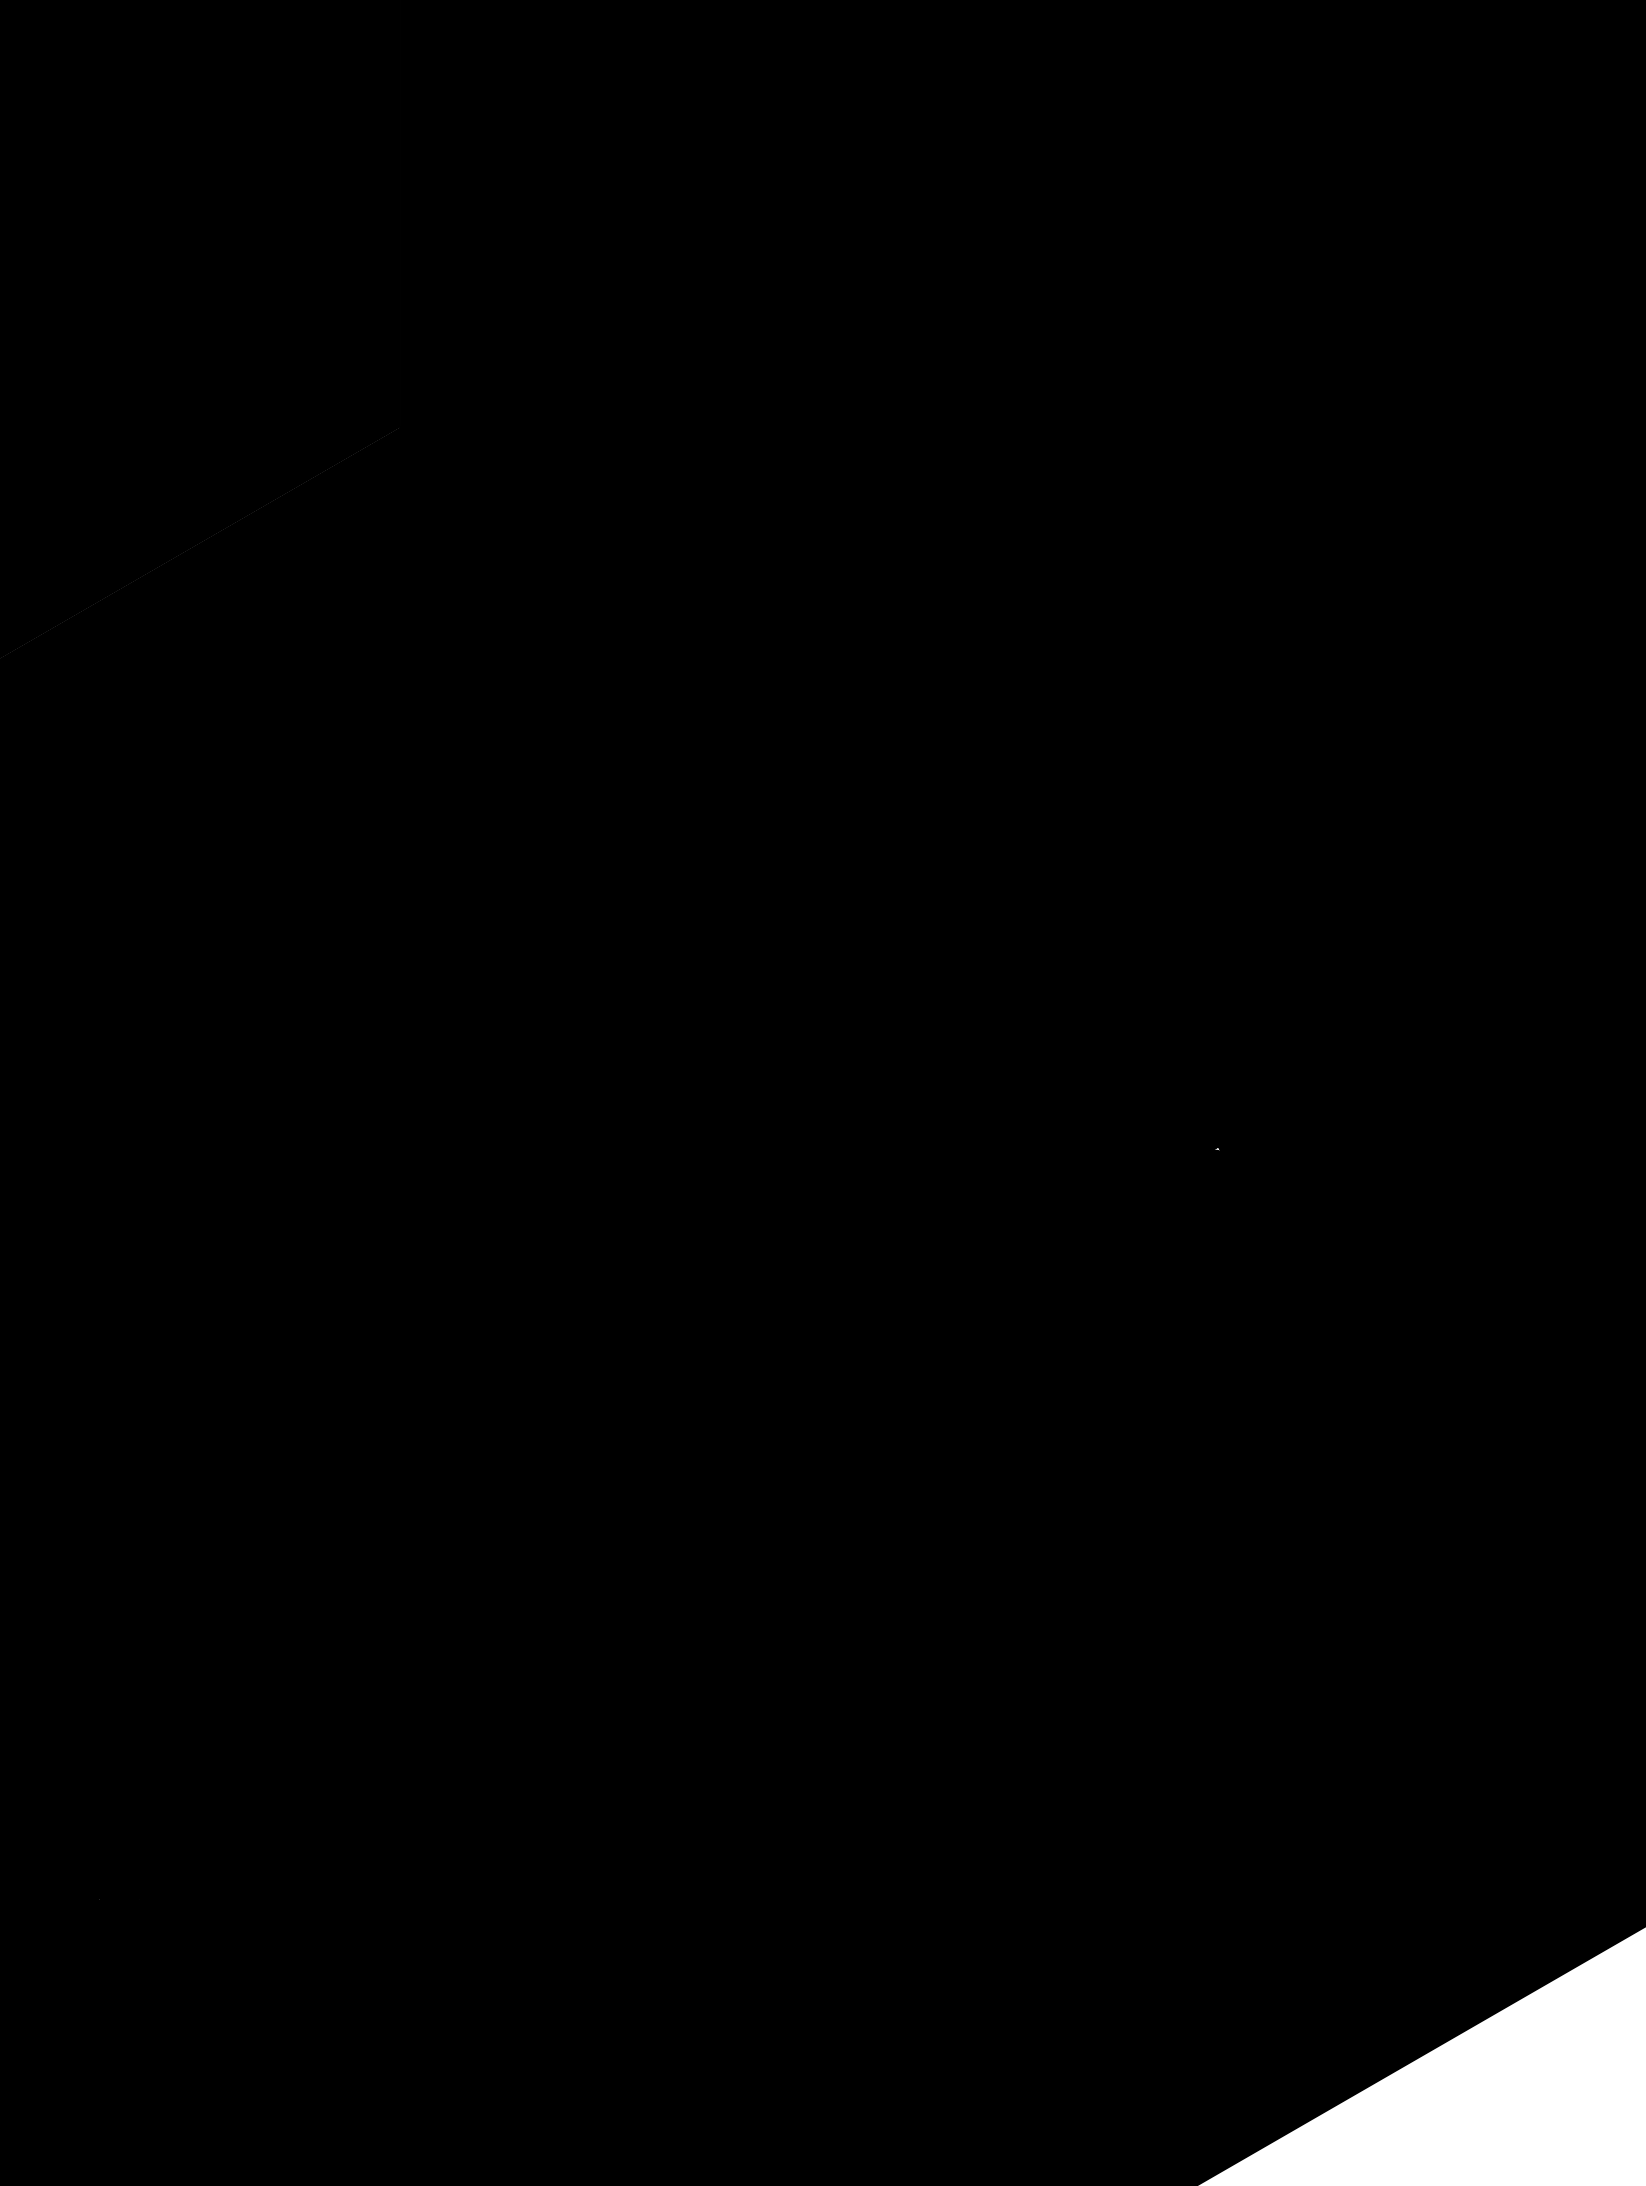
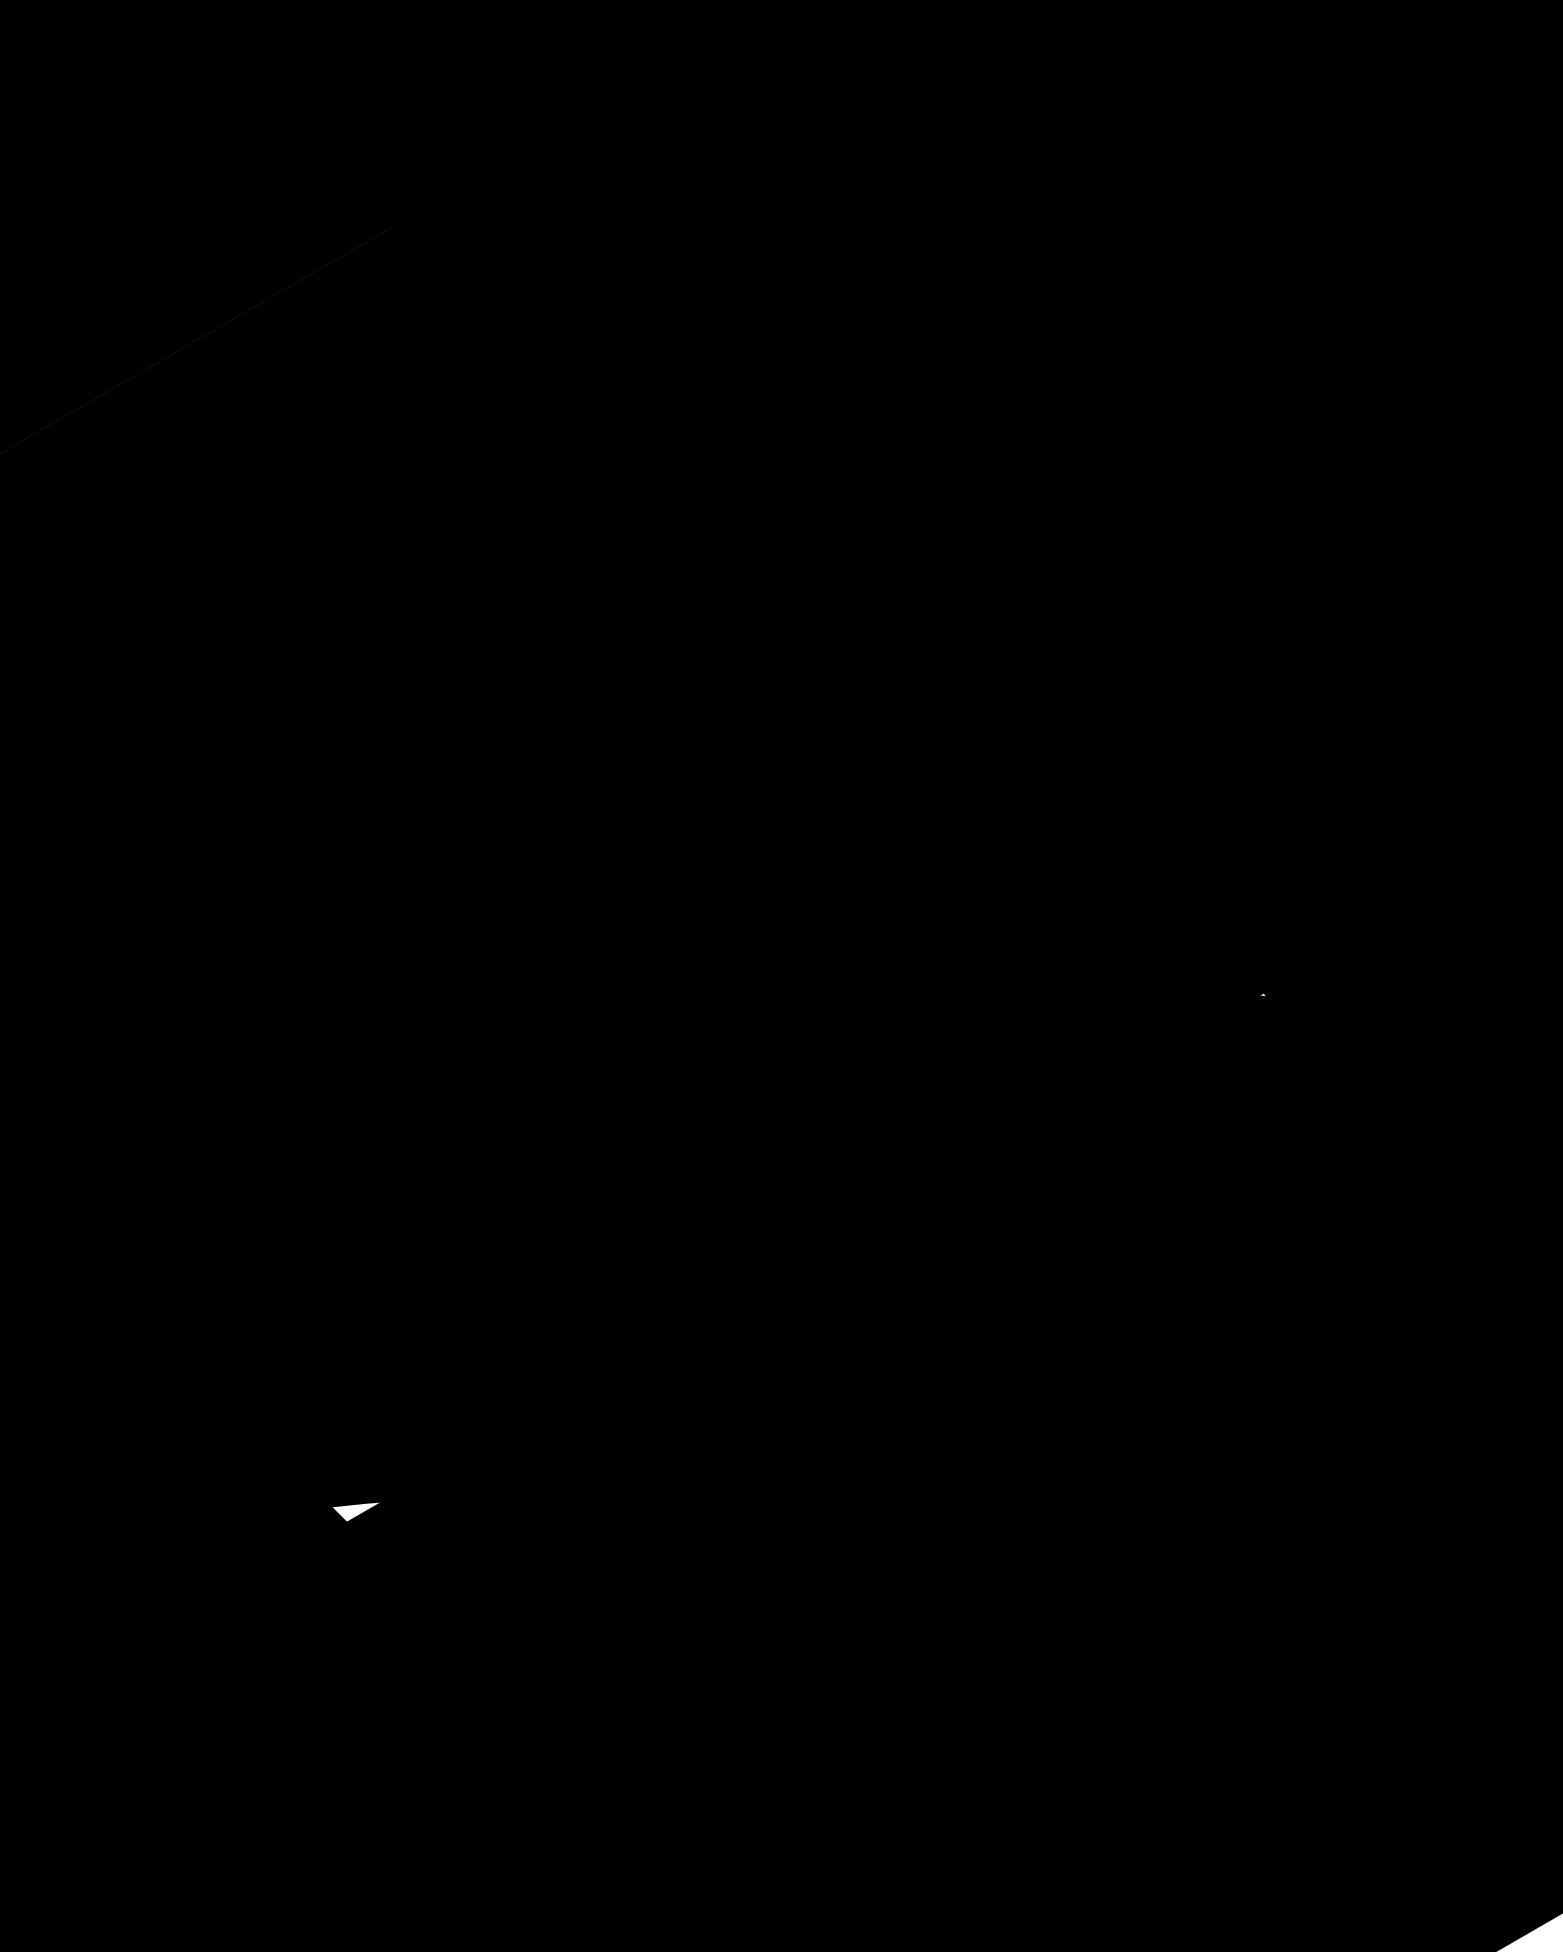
fill: (366, 1634) -> (357, 1511), removed

